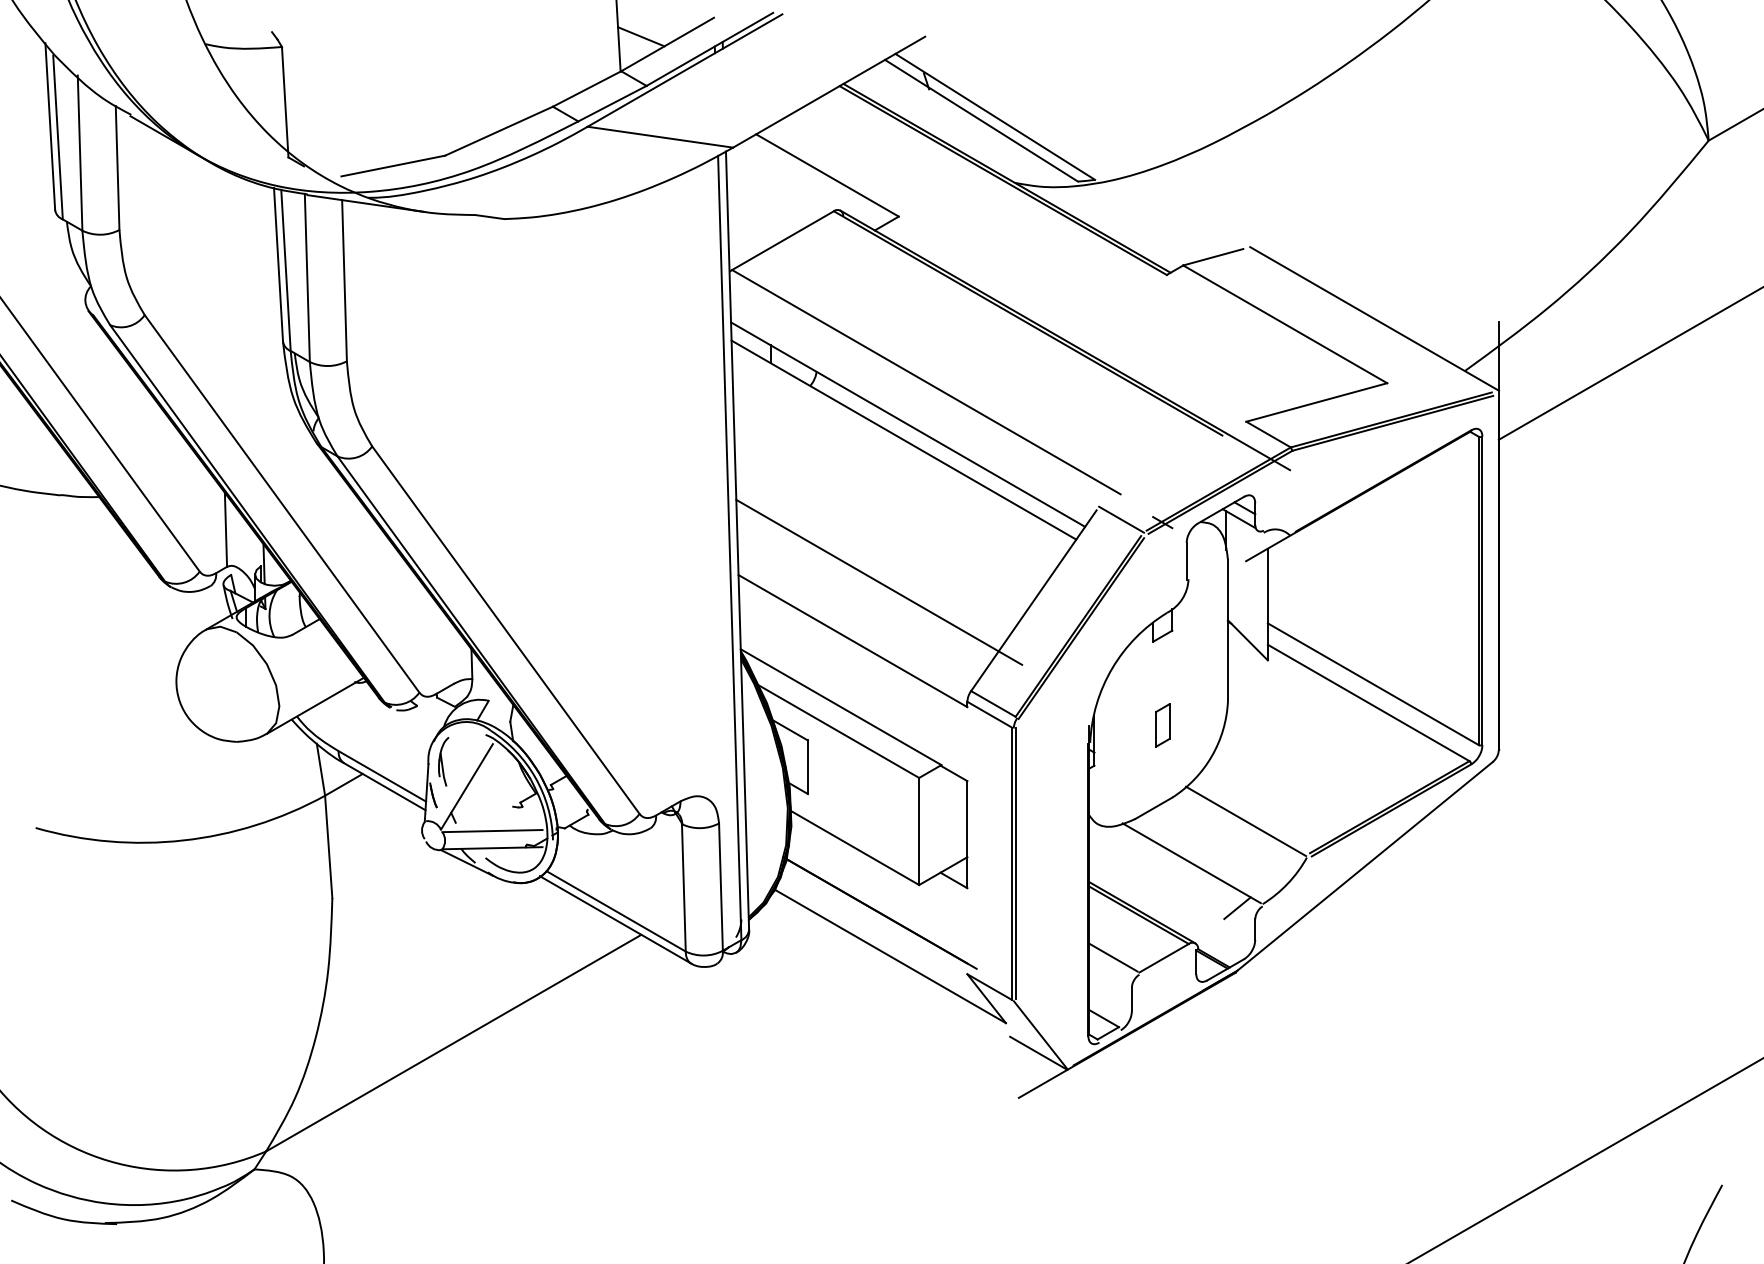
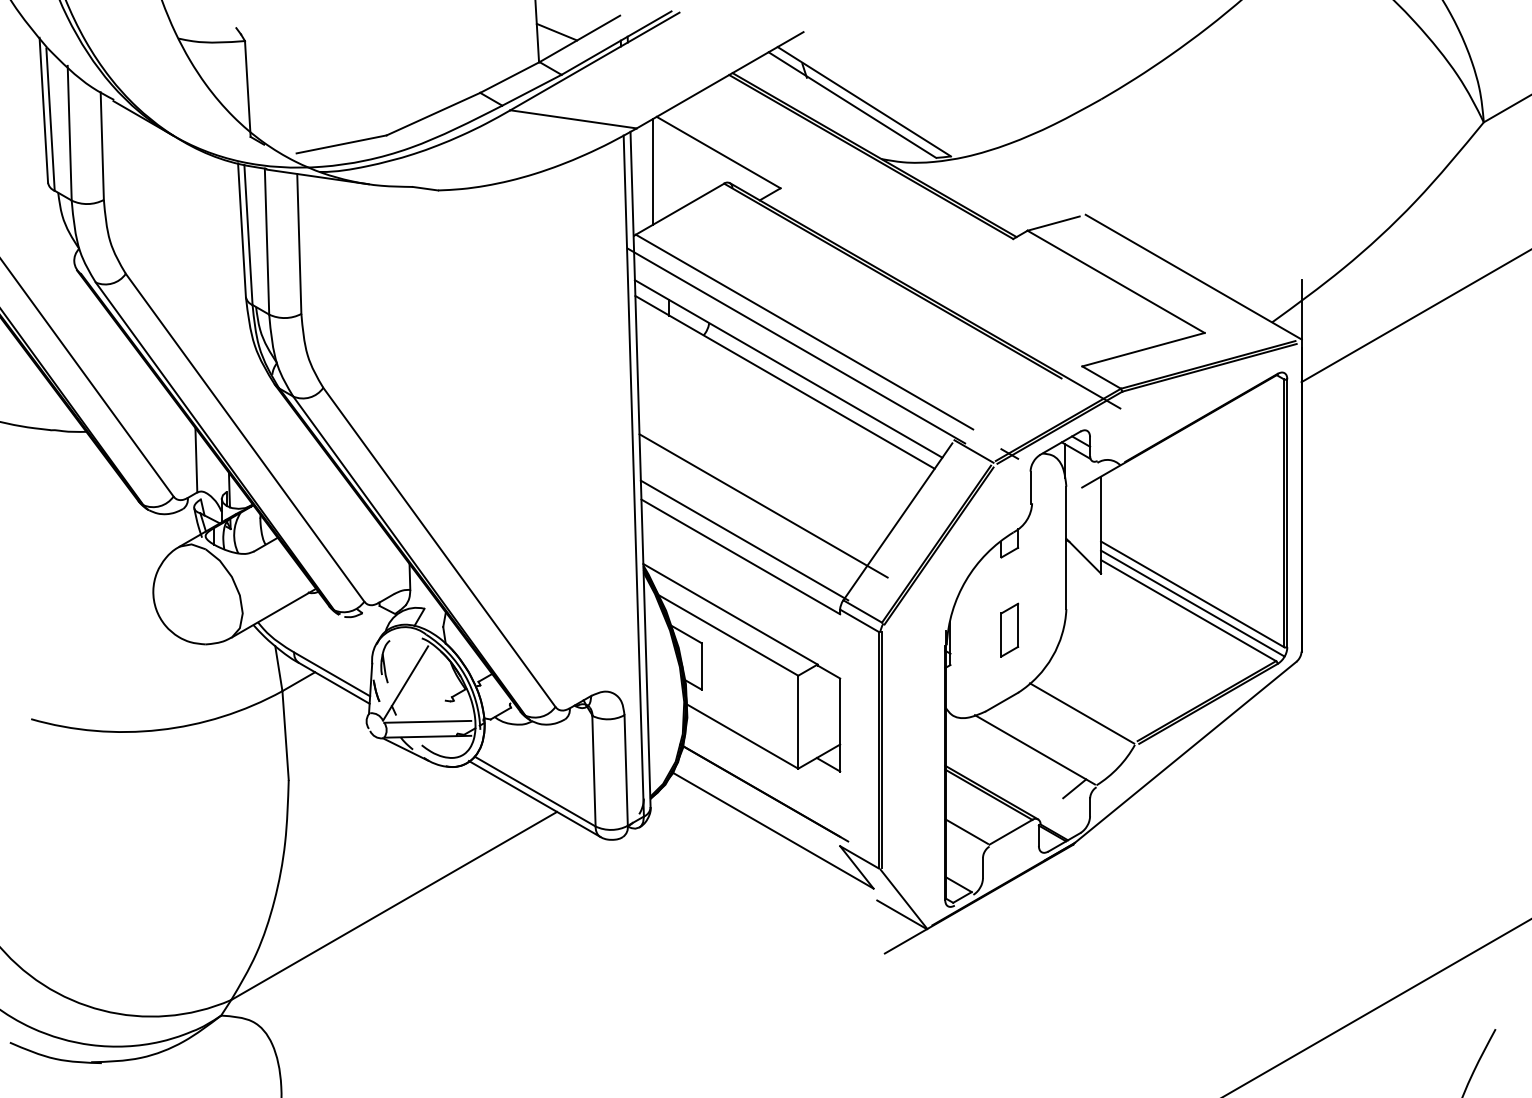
line: (752, 197) -> (653, 171), added
line: (916, 398) -> (795, 346), added
line: (856, 622) -> (743, 540), added
line: (1373, 694) -> (1192, 603), added
part: (1162, 725) -> (1009, 630), size x1.43

